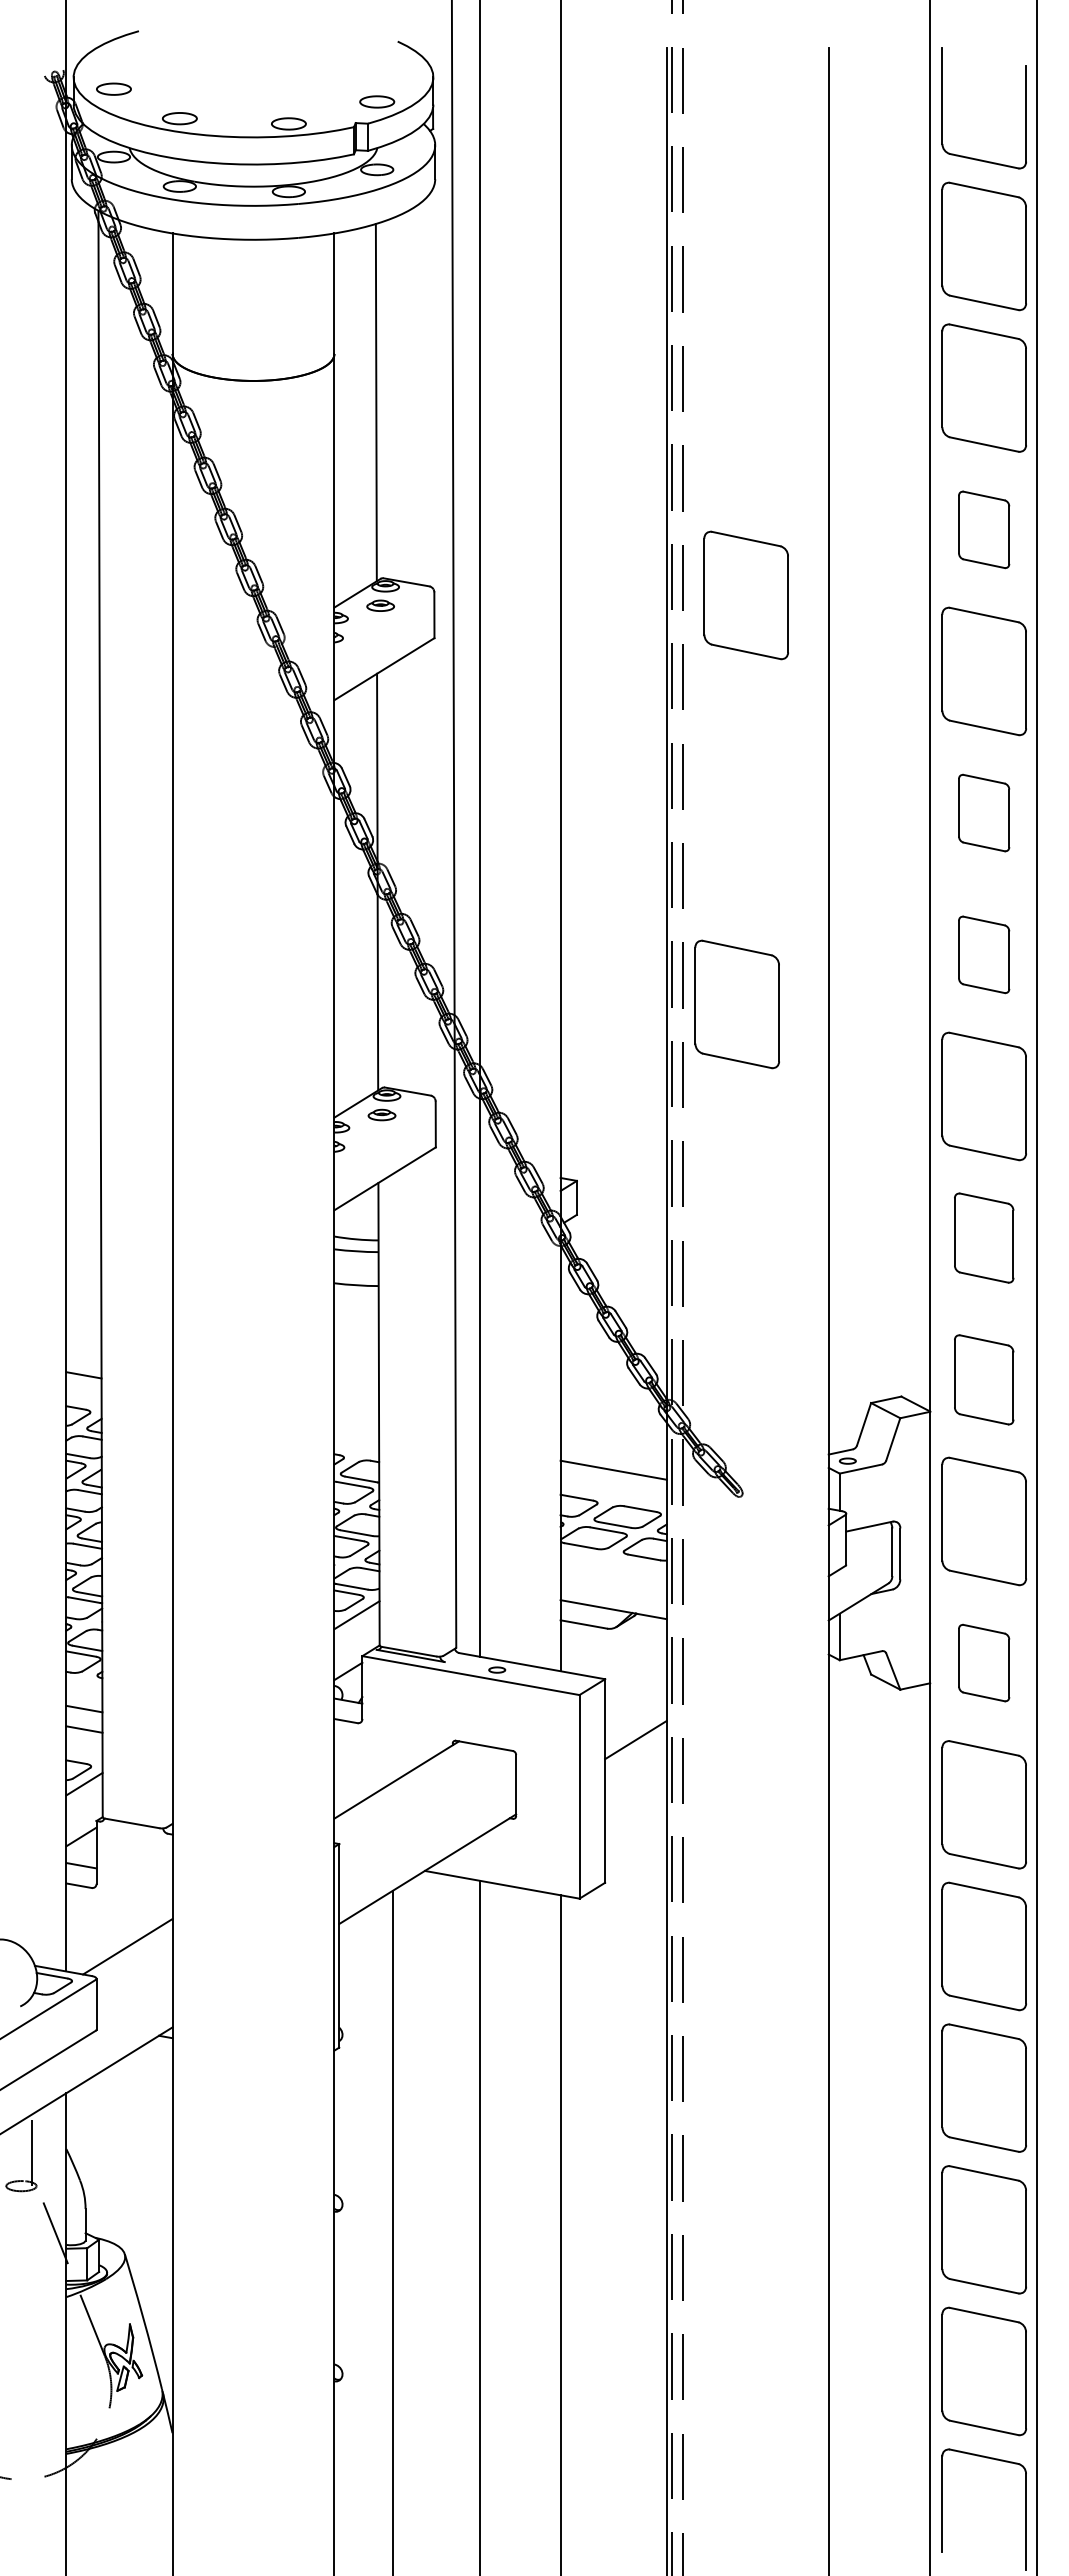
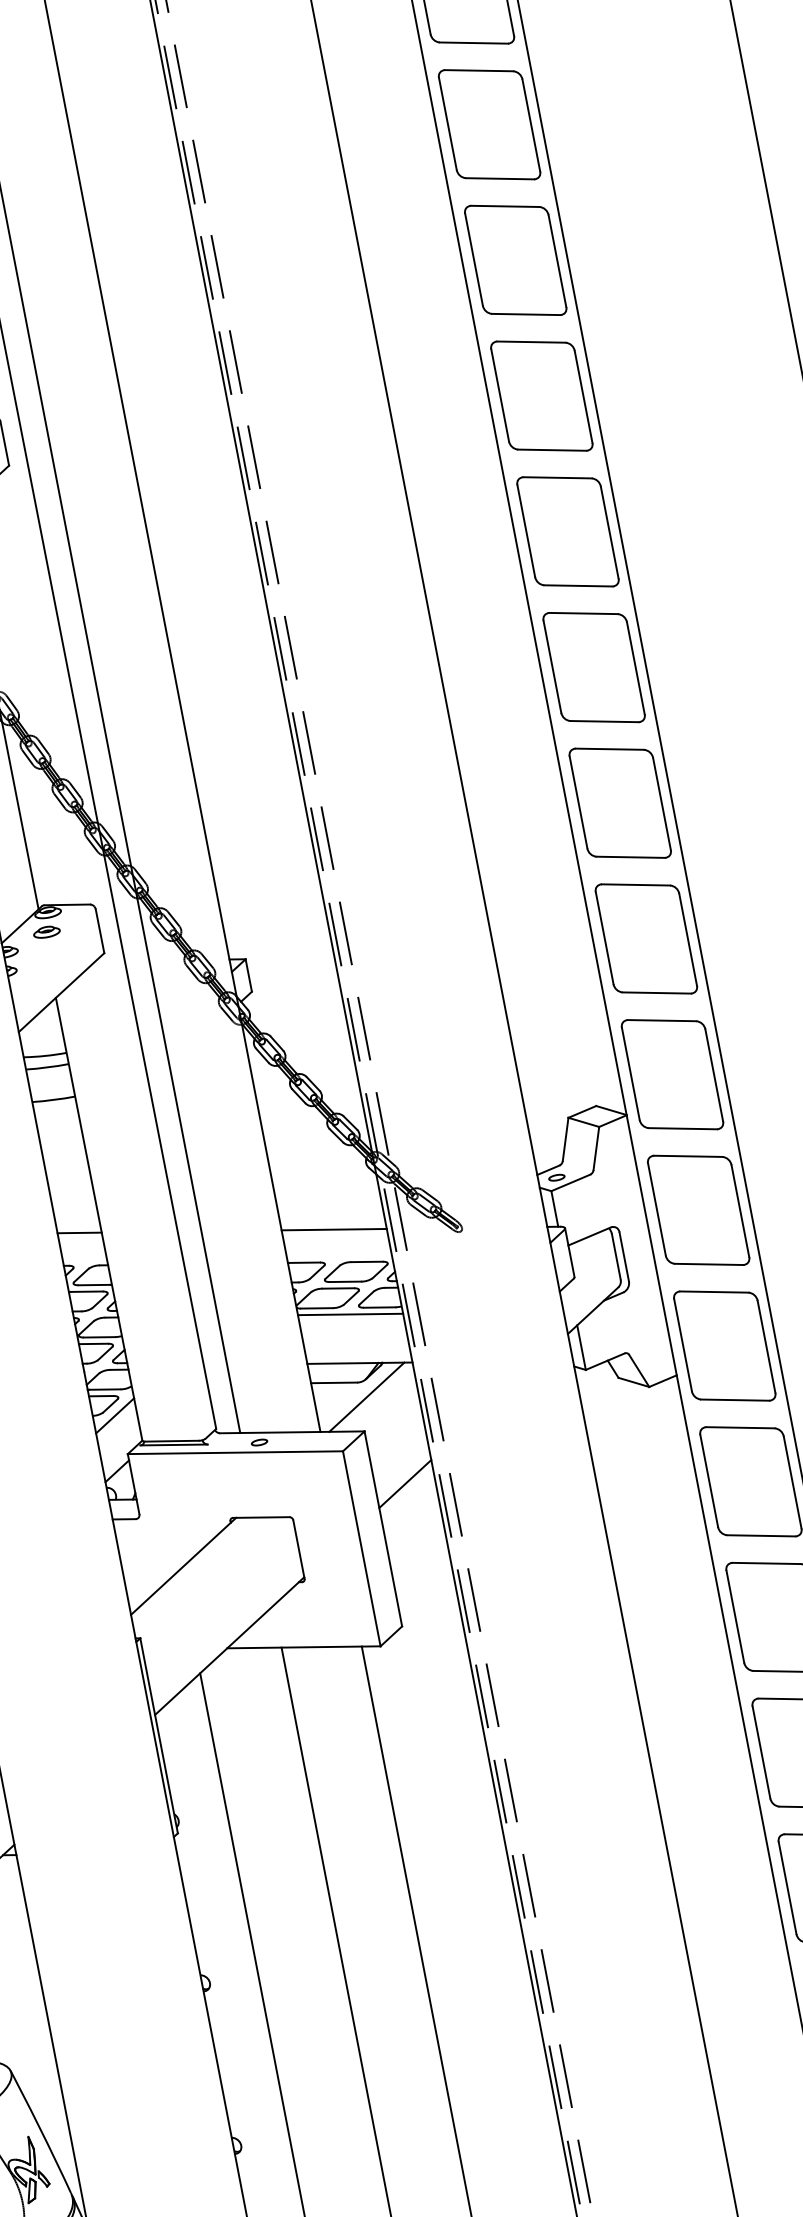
part: (983, 529) -> (514, 260), size x1.67
part: (745, 595) -> (299, 367), removed
part: (983, 812) -> (567, 531), size x1.67
part: (983, 954) -> (593, 667), size x1.67
part: (736, 1004) -> (365, 760), removed
part: (983, 1237) -> (645, 938), size x1.43
part: (983, 1379) -> (671, 1074), size x1.43
line: (356, 1424) -> (79, 1233), added
line: (613, 1558) -> (350, 1314), added
line: (613, 1644) -> (366, 1396), added
part: (983, 1662) -> (723, 1345), size x1.67

